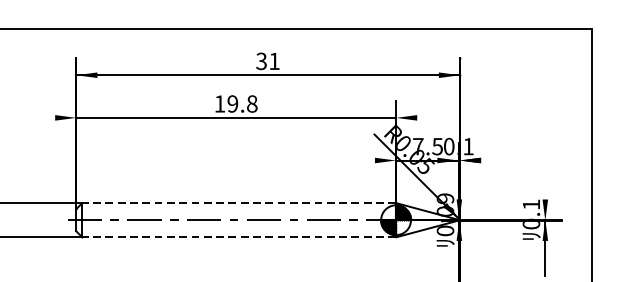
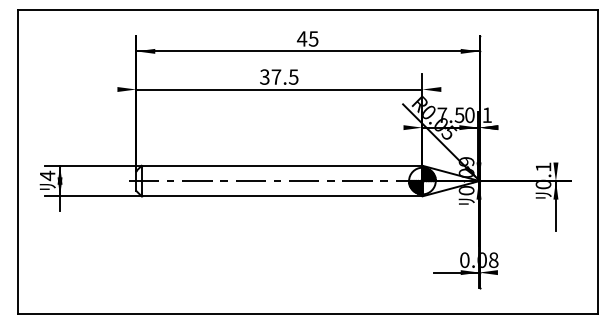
text: (267, 60) -> (307, 38), 31 -> 45
text: (236, 103) -> (279, 76), 19.8 -> 37.5
line: (238, 202) -> (281, 165), dashed -> solid
line: (238, 237) -> (281, 196), dashed -> solid

